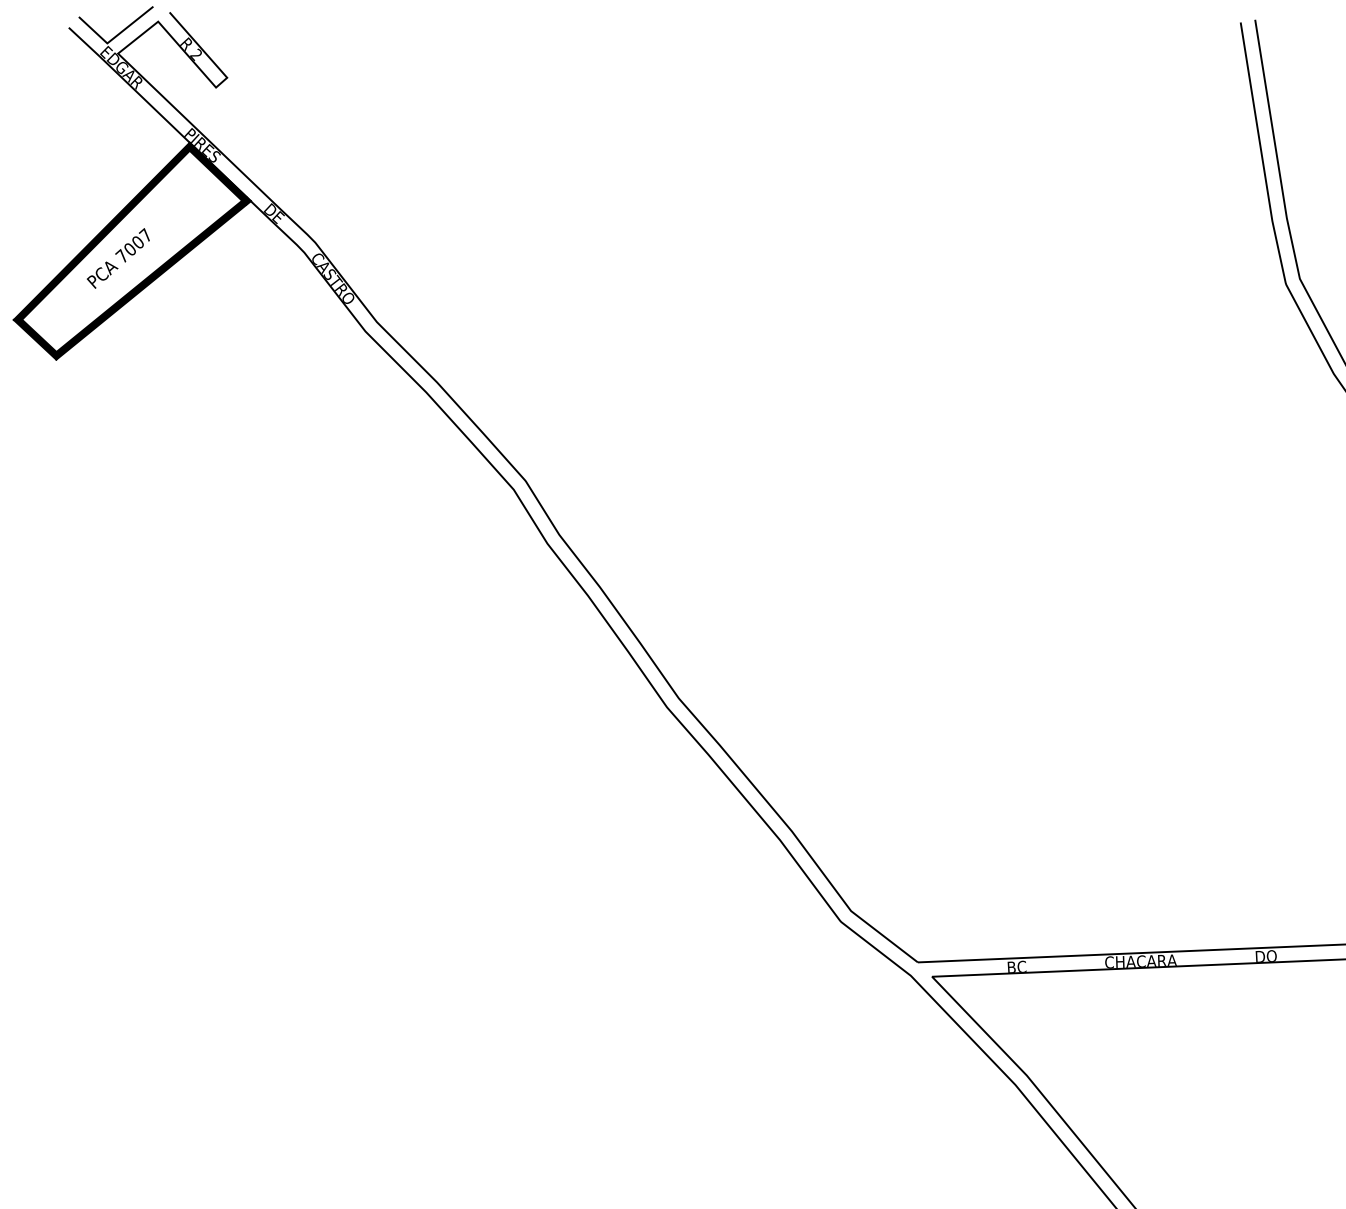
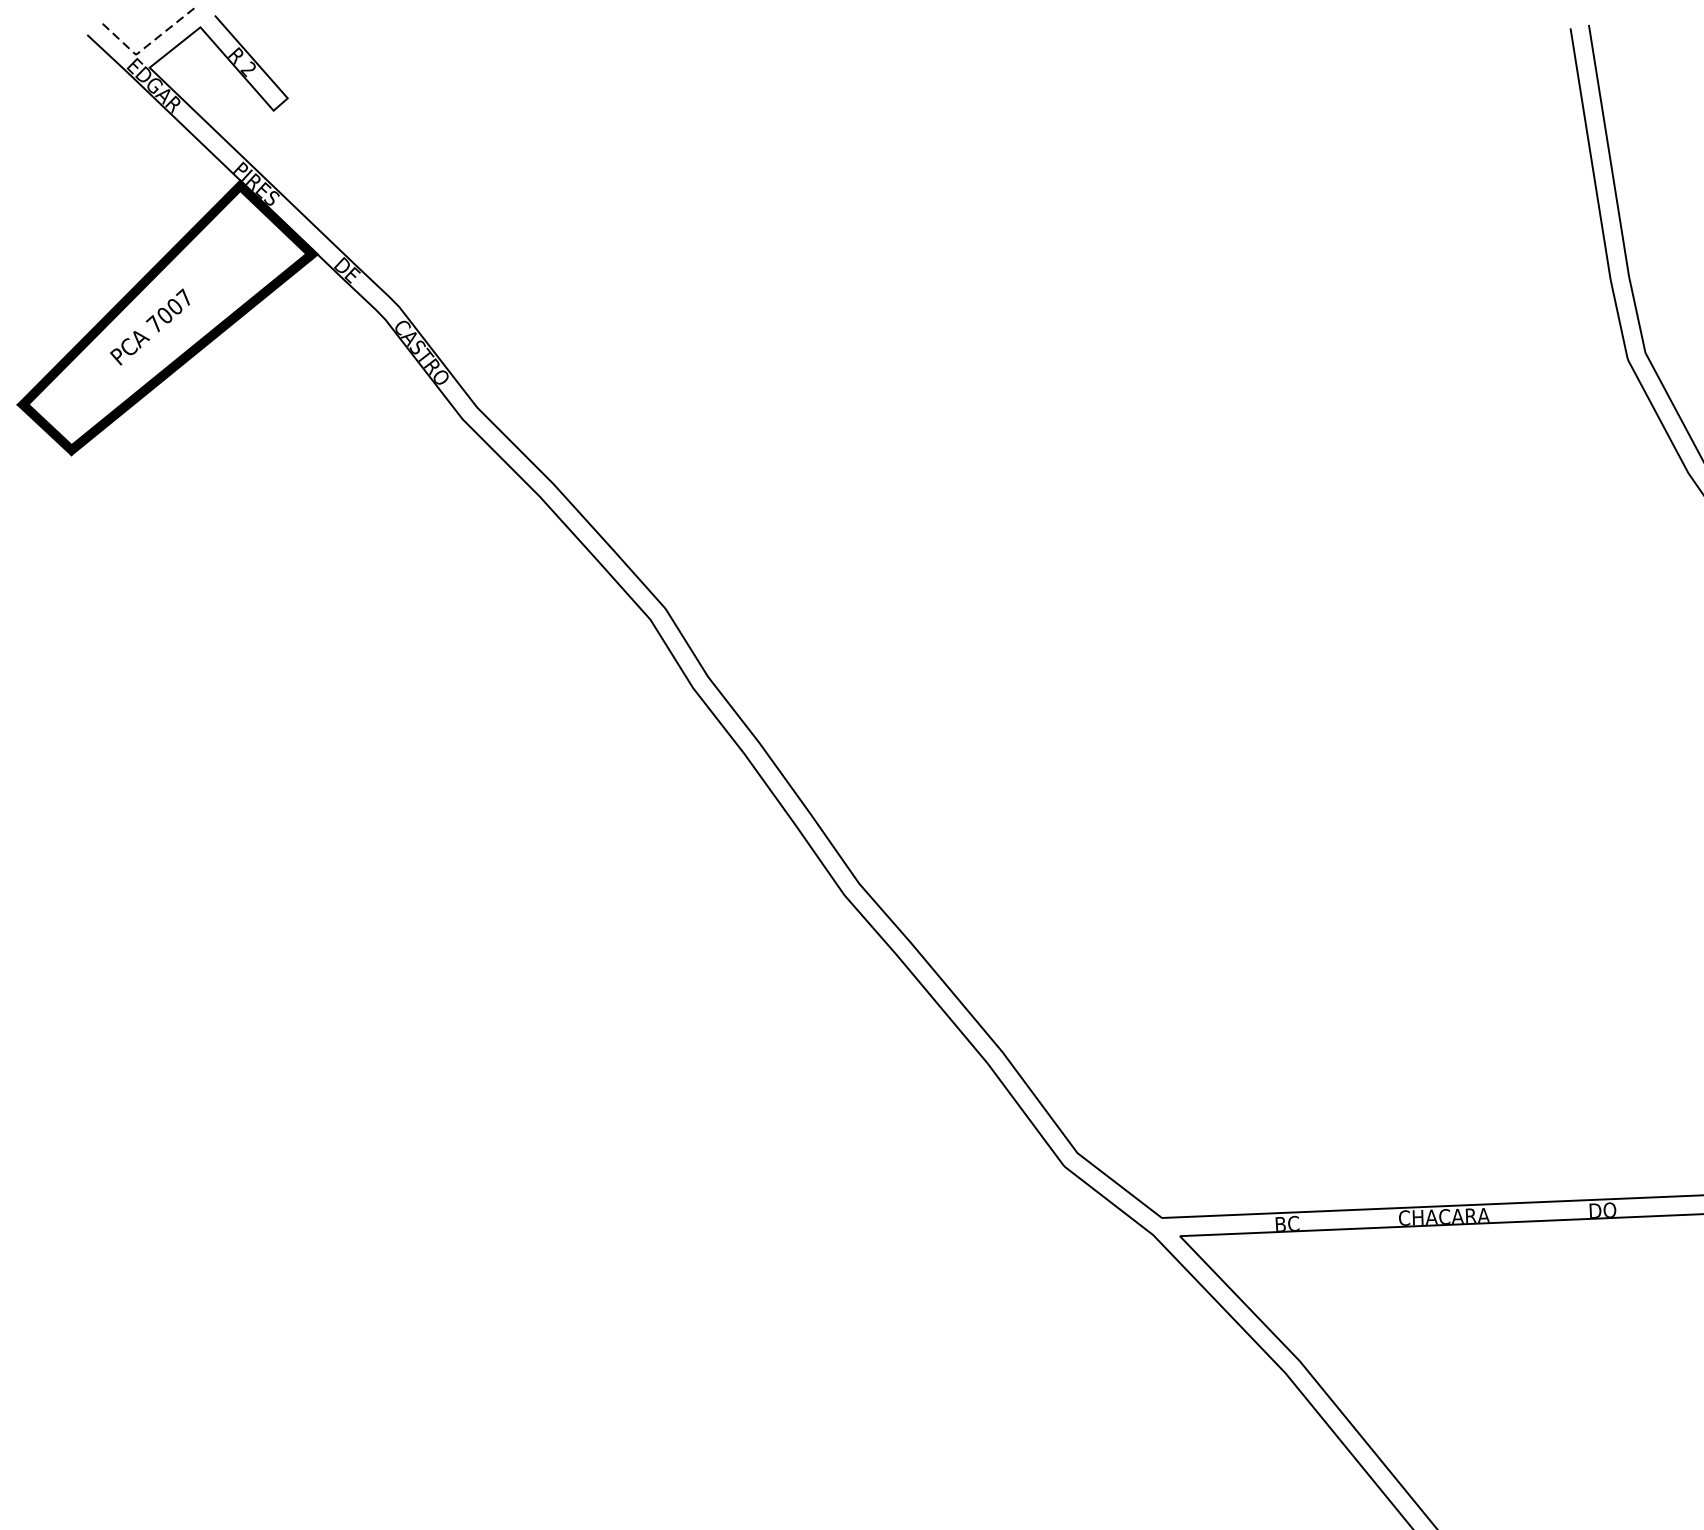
line: (114, 37) -> (145, 47), solid -> dashed

